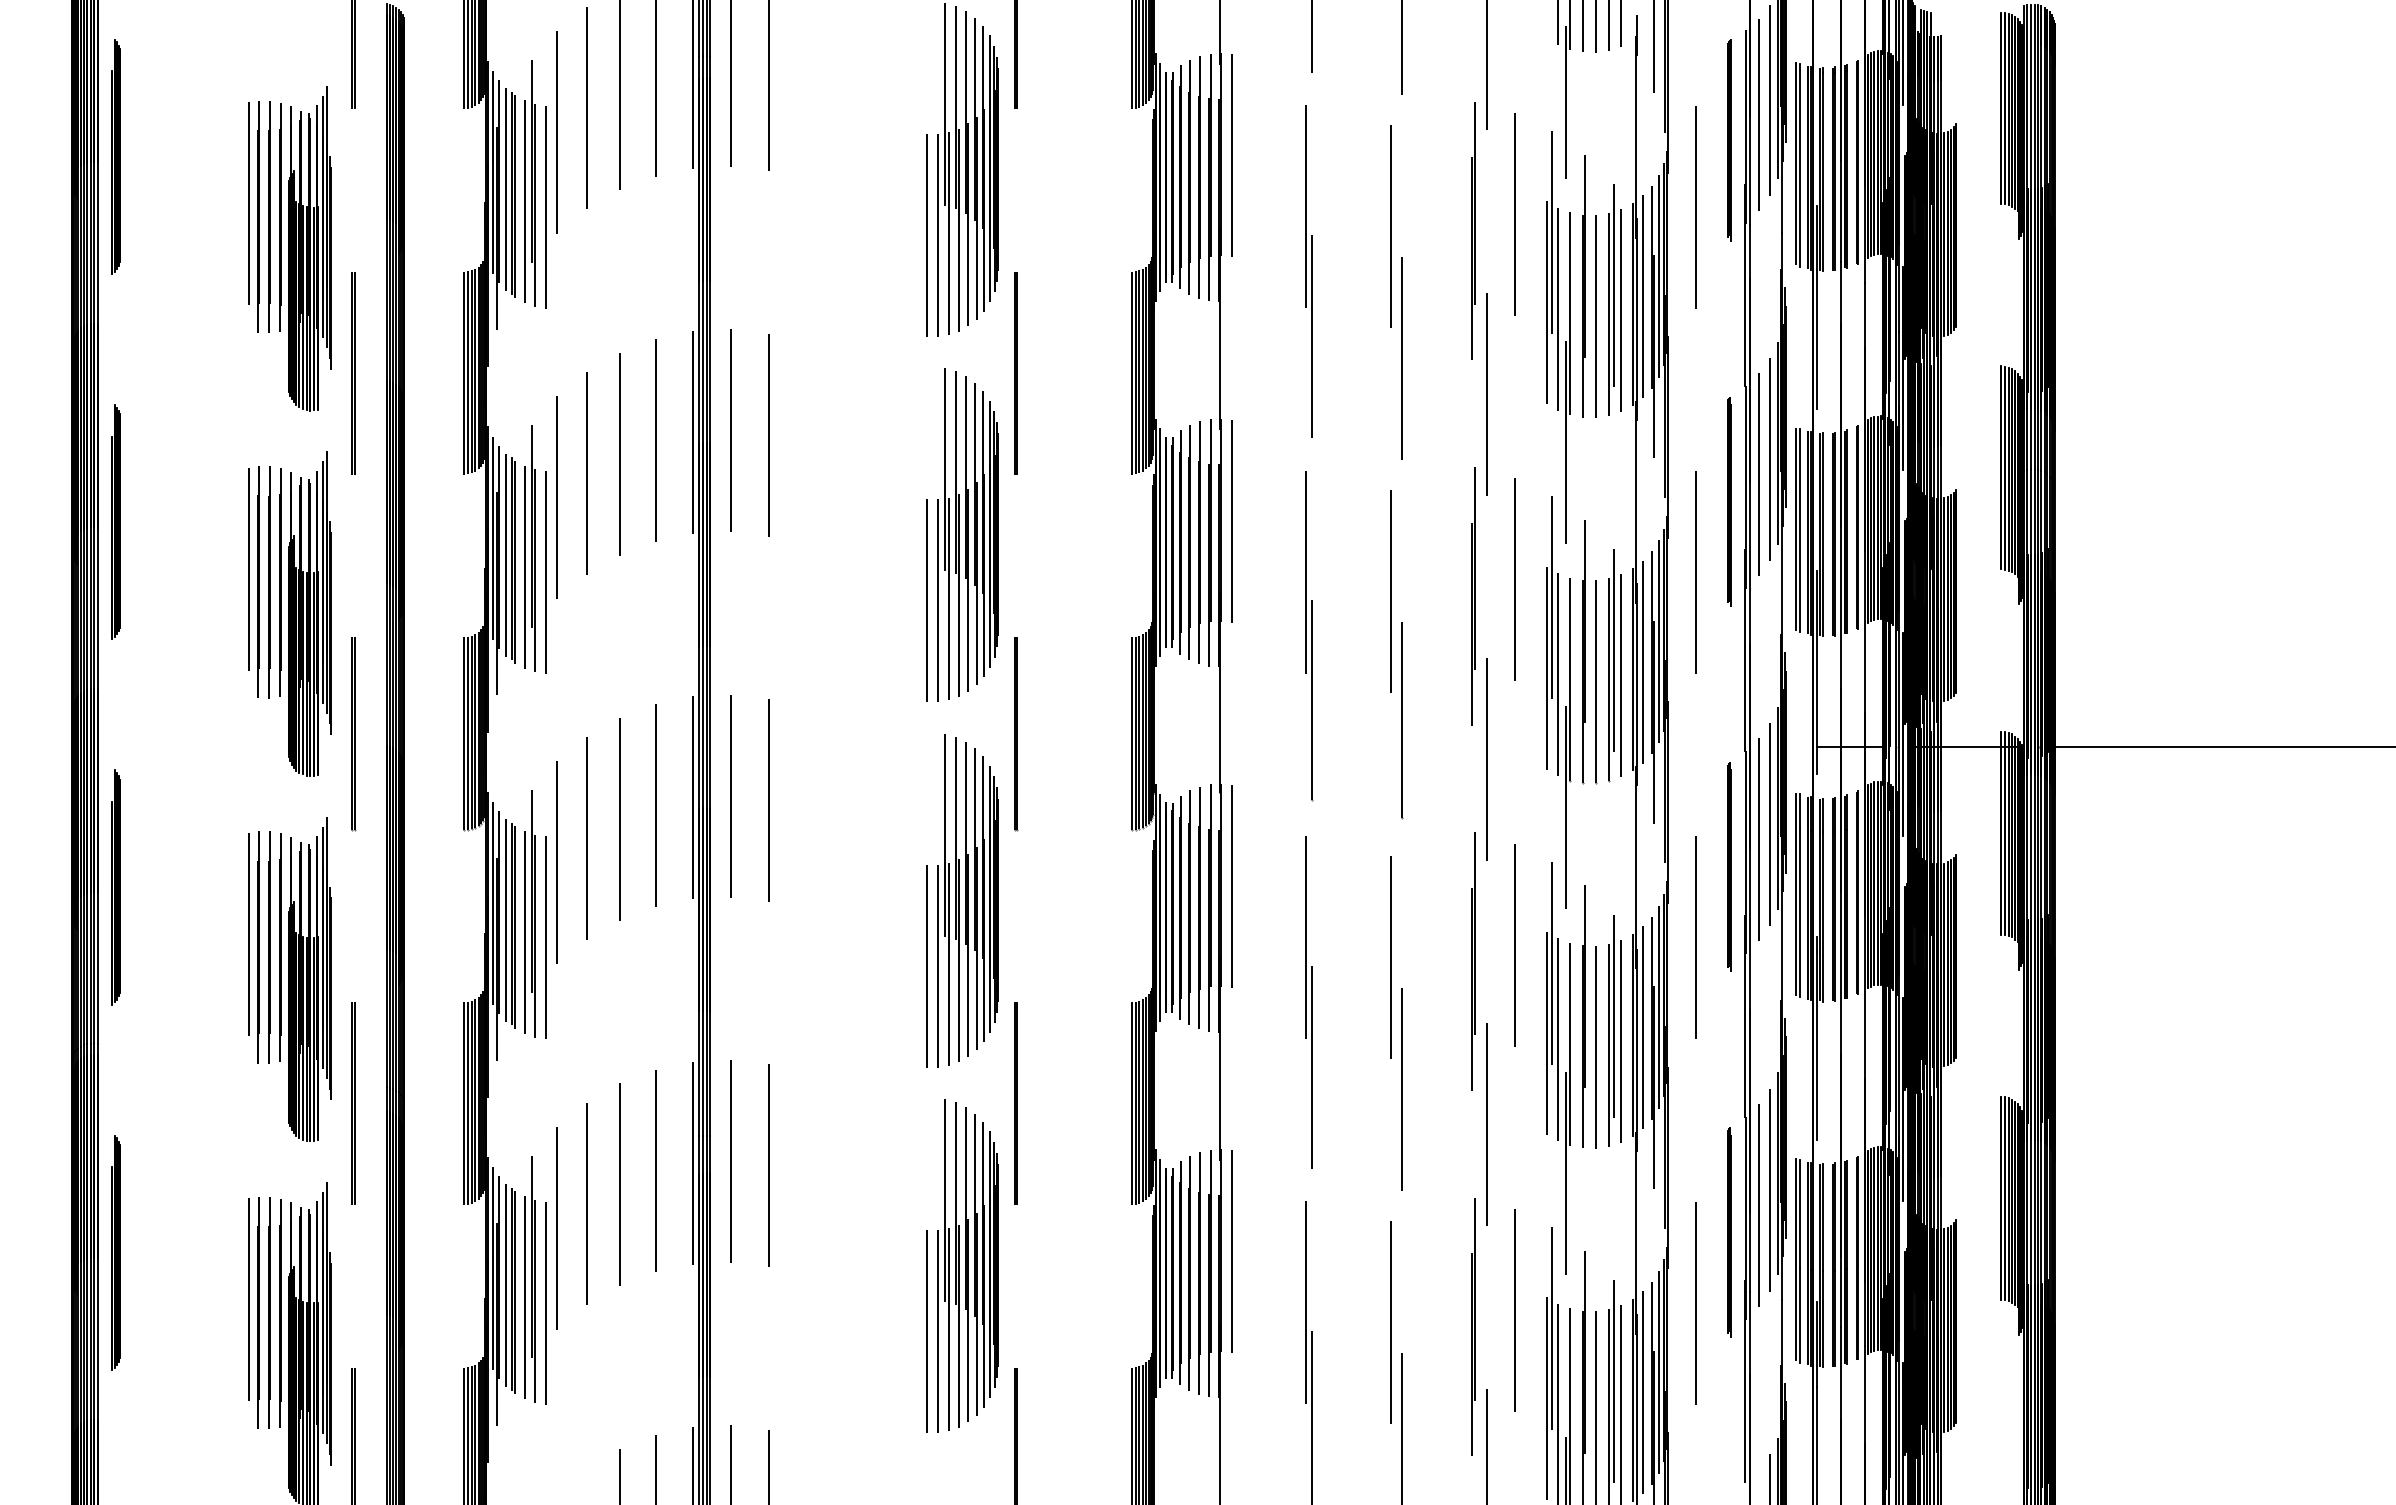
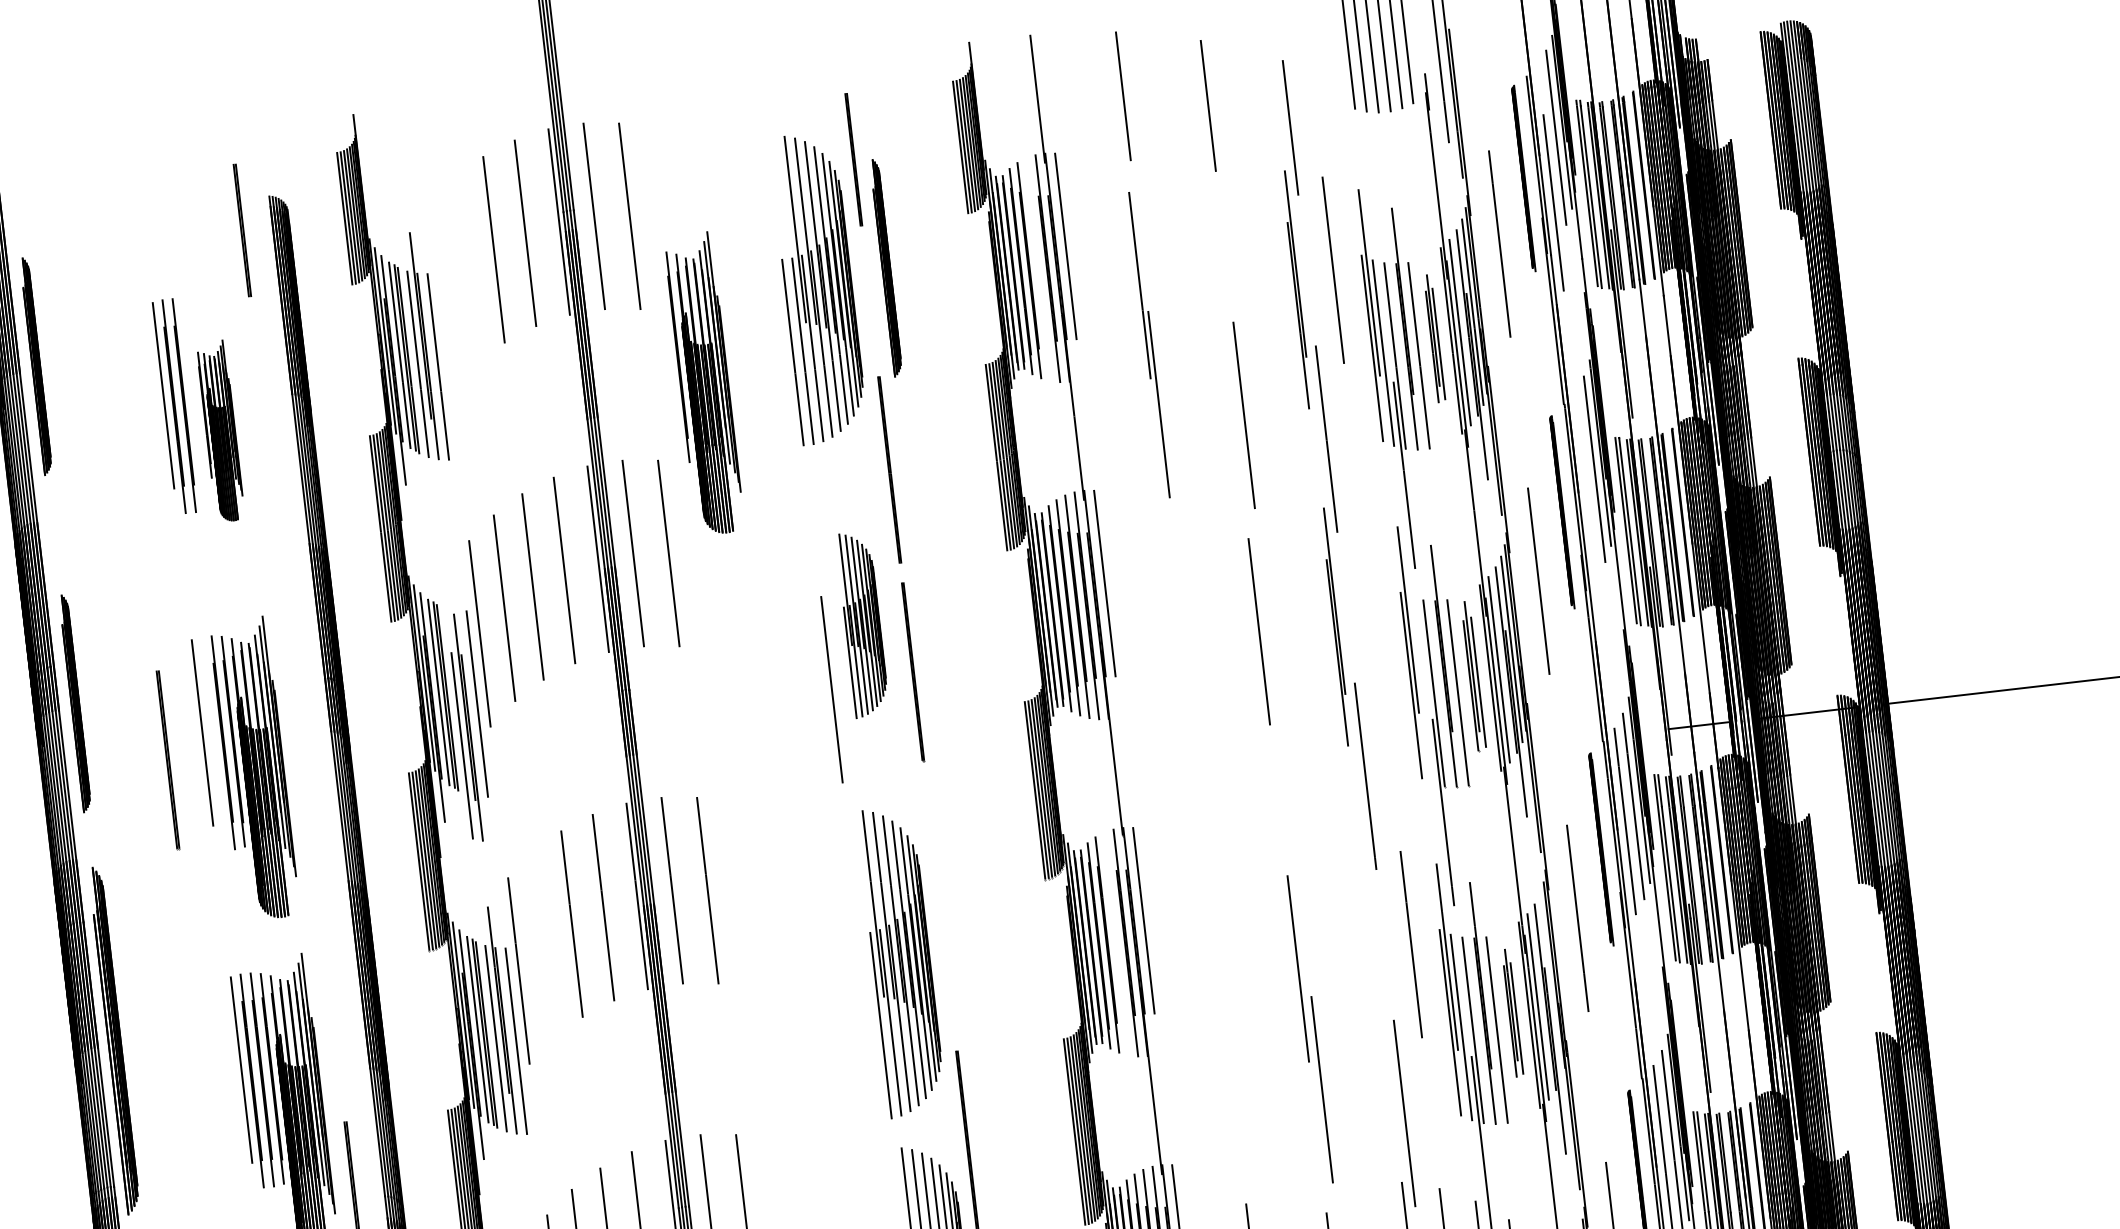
line: (1565, 102) -> (1368, 161), removed
line: (587, 107) -> (465, 270), removed
line: (1758, 114) -> (1553, 202), moved
line: (557, 131) -> (440, 295), removed
part: (1036, 156) -> (885, 267), added
line: (1199, 177) -> (1038, 269), removed
line: (1390, 226) -> (1219, 294), removed
part: (305, 248) -> (220, 430), size x0.6
part: (828, 257) -> (704, 383), added
part: (1614, 299) -> (1434, 338), size x0.6
line: (352, 373) -> (277, 541), removed
line: (1758, 474) -> (1585, 484), removed
part: (967, 534) -> (862, 624), size x0.6
part: (529, 548) -> (464, 728), moved
line: (1514, 579) -> (1371, 607), removed
line: (258, 581) -> (212, 743), removed
part: (1309, 636) -> (1188, 681), removed
part: (1614, 665) -> (1473, 675), size x0.7
line: (1558, 674) -> (1422, 690), removed
line: (1402, 720) -> (1283, 749), removed
part: (353, 734) -> (168, 760), moved
line: (1016, 734) -> (913, 672), moved
line: (586, 838) -> (543, 945), removed
part: (115, 887) -> (113, 1040), size x1.6
line: (1199, 907) -> (1116, 943), removed
part: (1473, 961) -> (1374, 964), removed
line: (926, 966) -> (870, 1027), removed
part: (1308, 1002) -> (1226, 1019), removed
line: (1658, 1006) -> (1550, 985), removed
part: (1614, 1030) -> (1512, 1012), size x0.6

